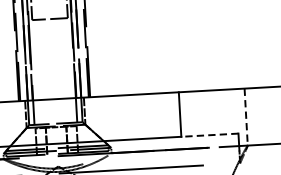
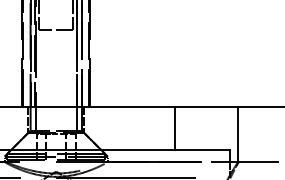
line: (246, 117) -> (238, 134), dashed -> solid
line: (209, 134) -> (202, 149), dashed -> solid

